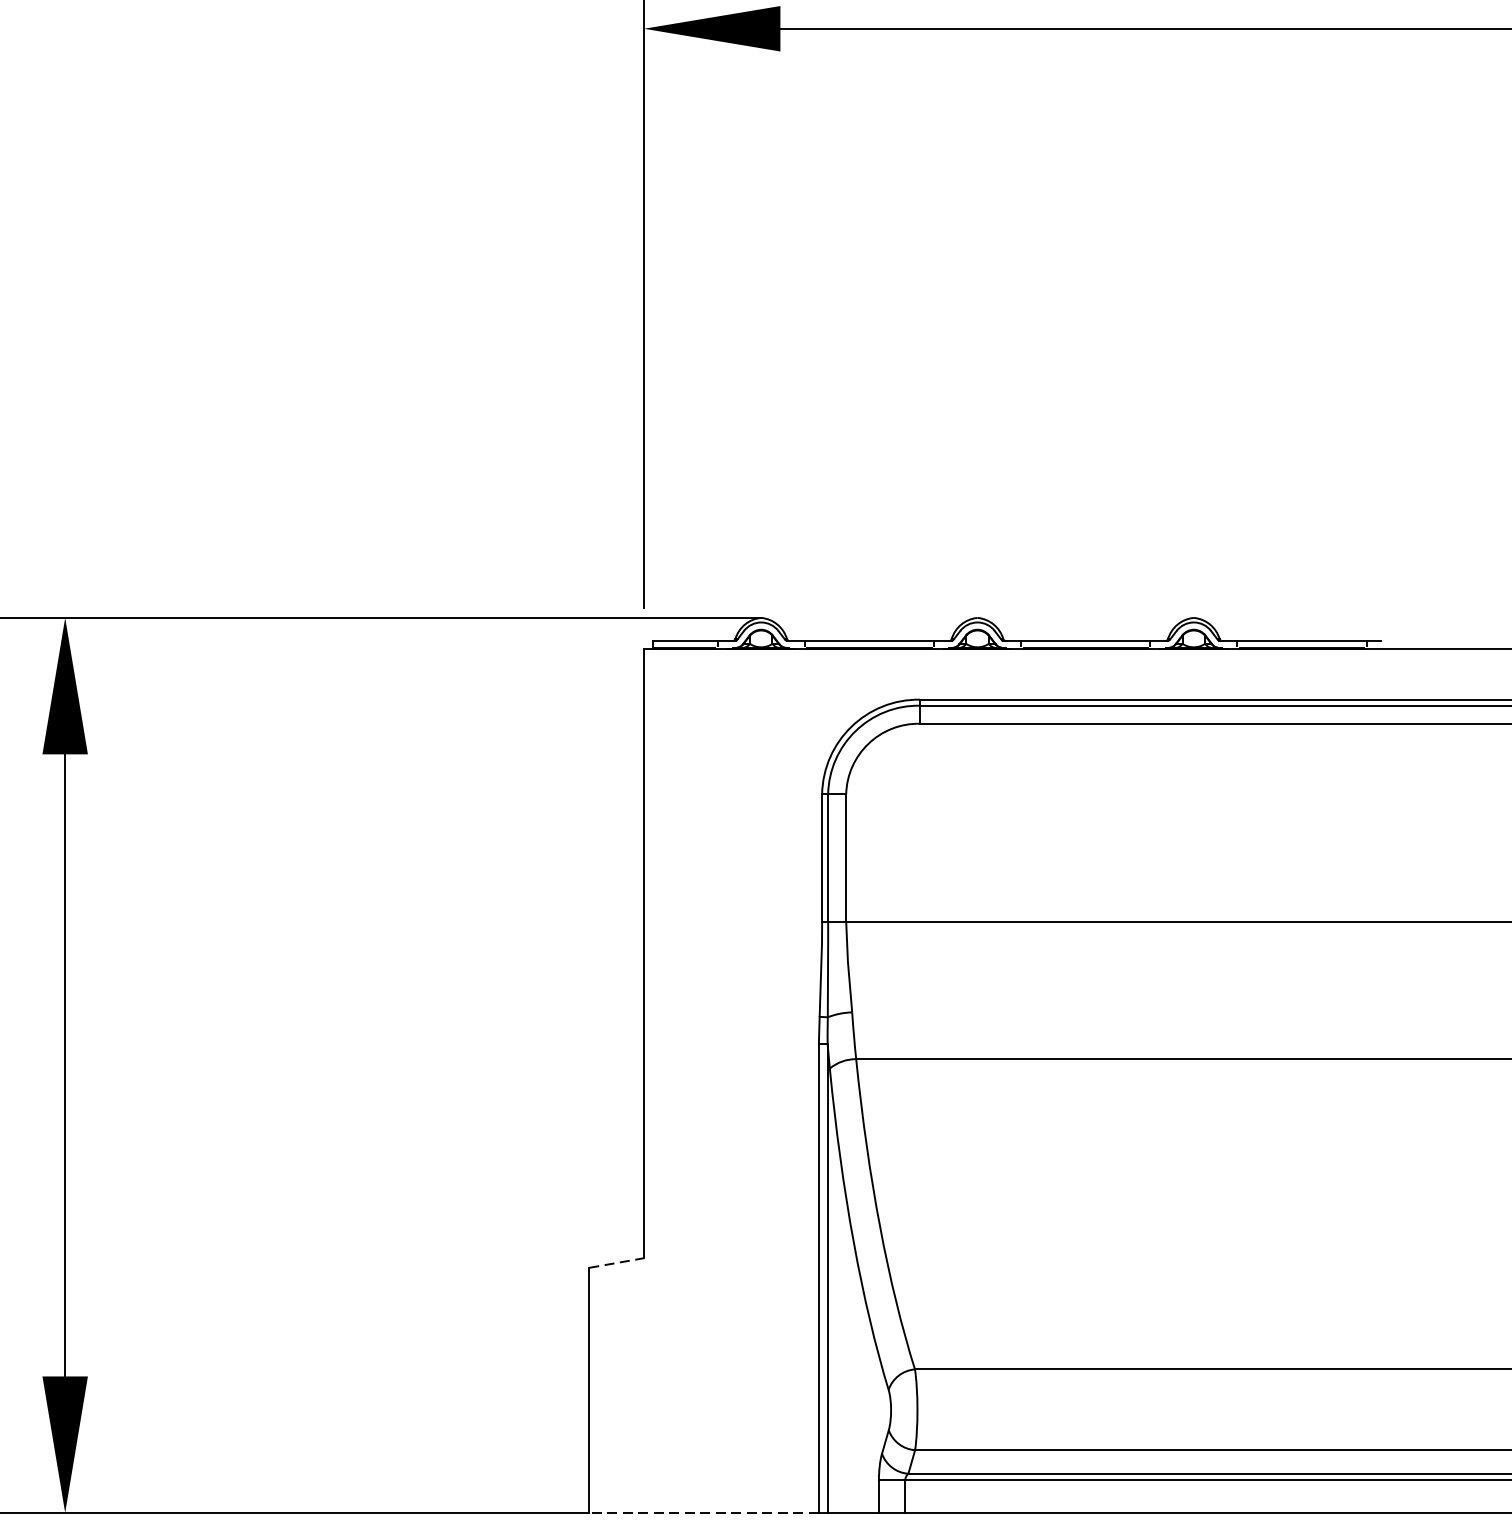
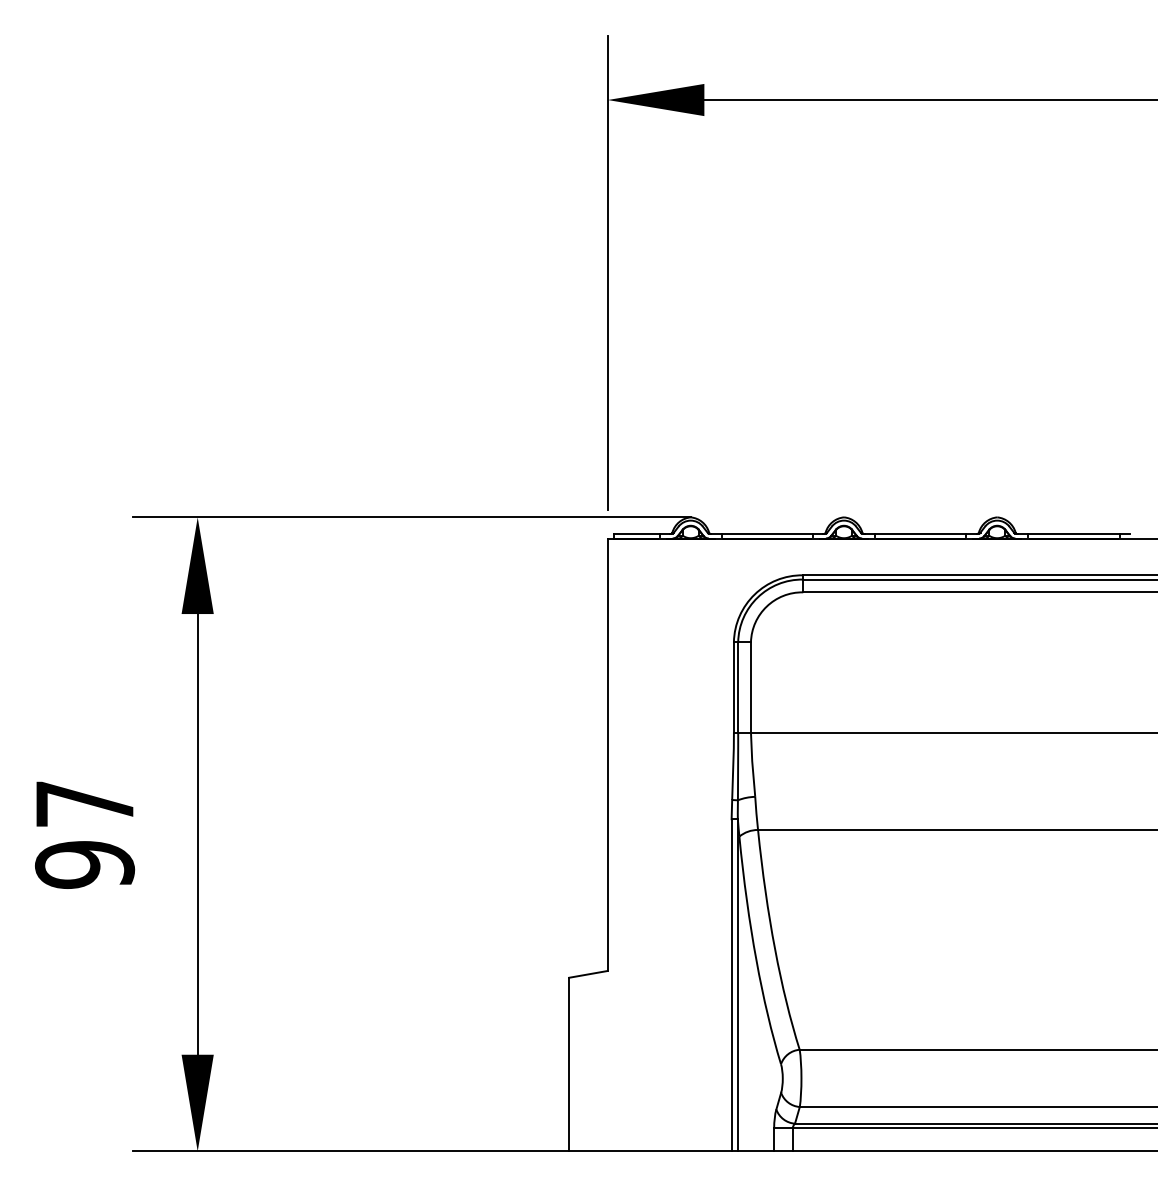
line: (616, 1263) -> (588, 974), dashed -> solid
line: (702, 1513) -> (649, 1151), dashed -> solid

